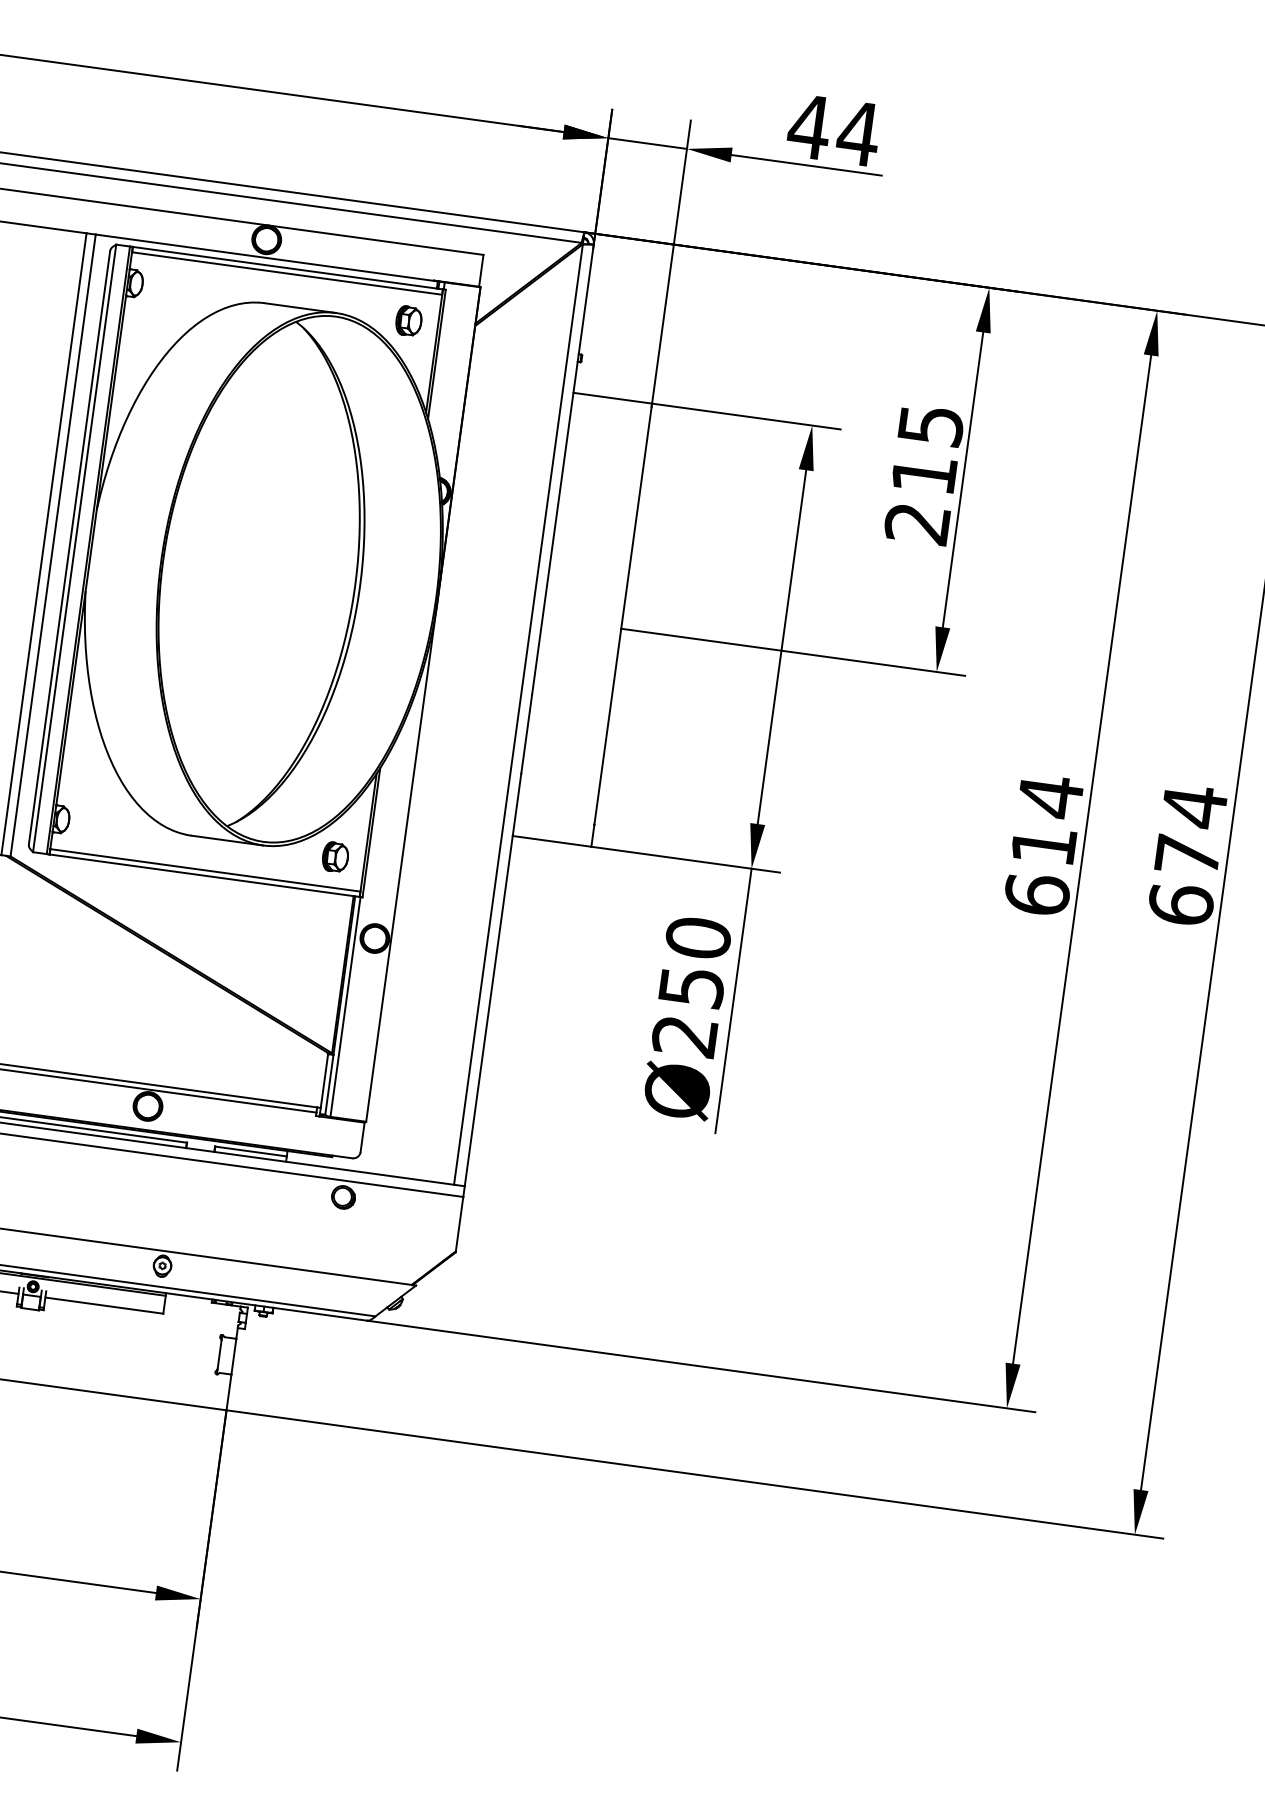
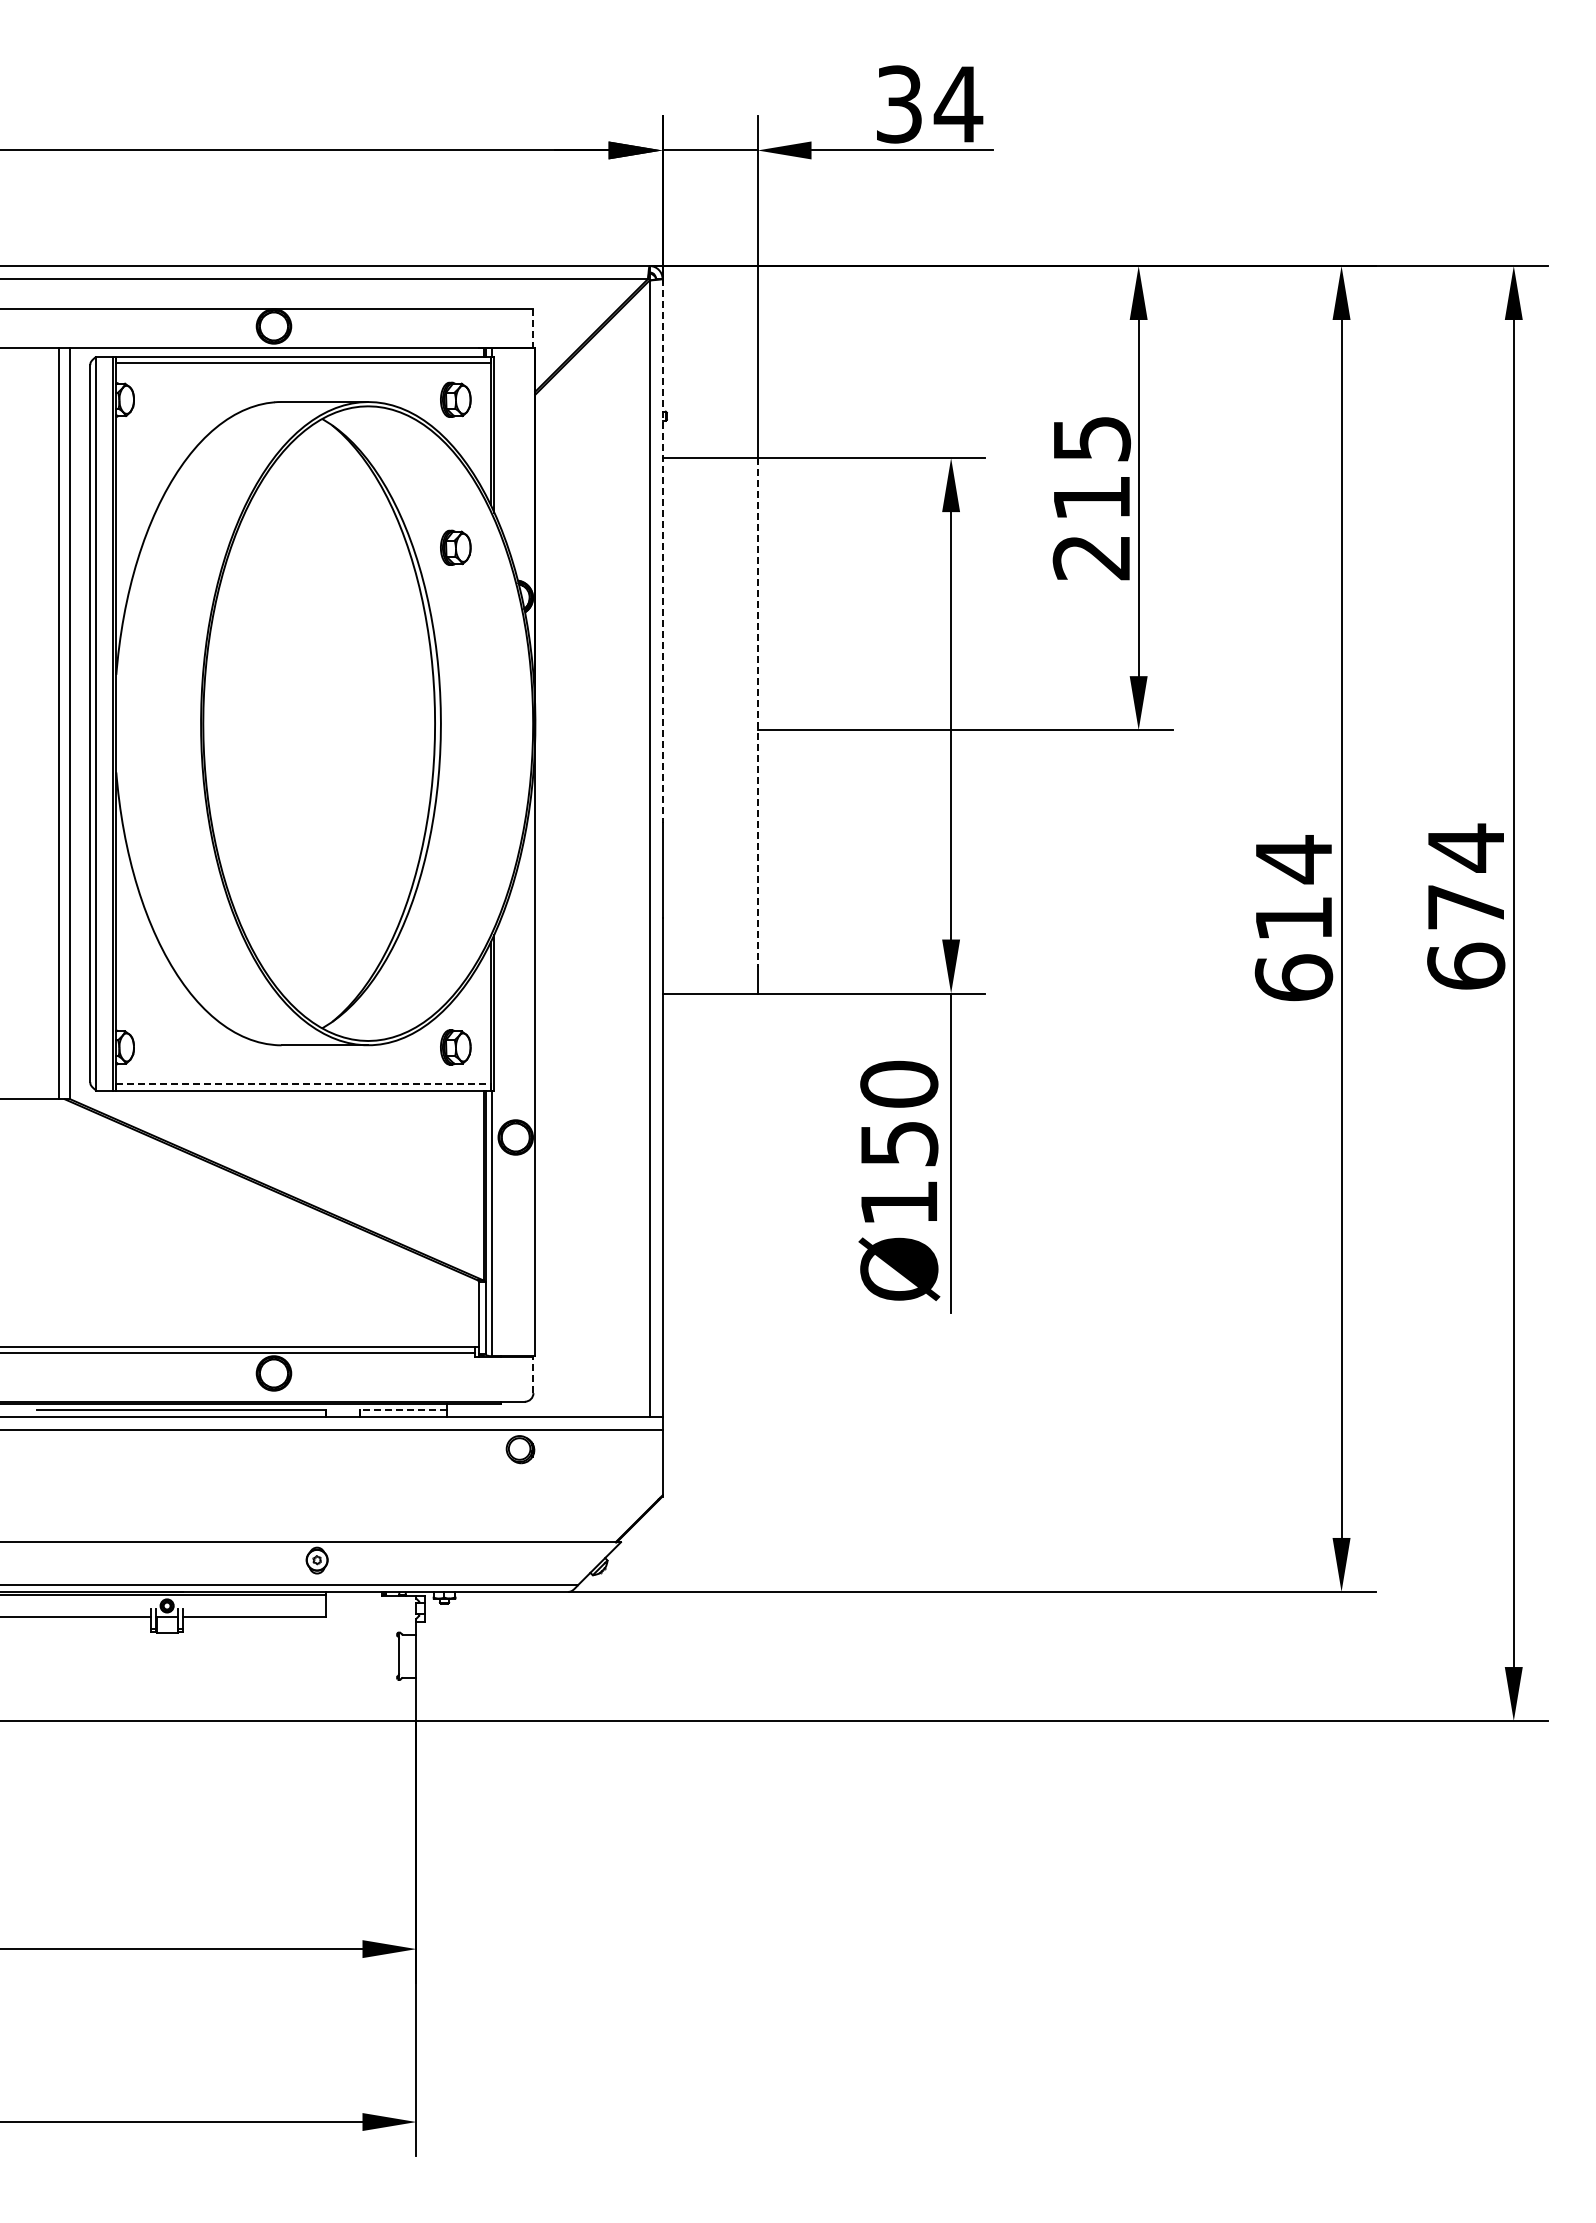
text: (808, 126) -> (898, 104), 44 -> 34
line: (481, 270) -> (533, 328), solid -> dashed
part: (391, 443) -> (455, 547), added
line: (562, 470) -> (662, 551), solid -> dashed
line: (623, 614) -> (757, 713), solid -> dashed
line: (206, 870) -> (304, 1084), solid -> dashed
text: (684, 1036) -> (898, 1203), Ø250 -> Ø150
line: (362, 1137) -> (533, 1375), solid -> dashed
line: (251, 1151) -> (403, 1410), solid -> dashed

